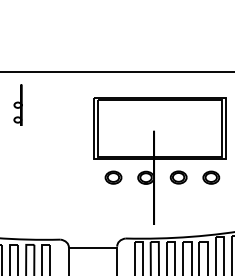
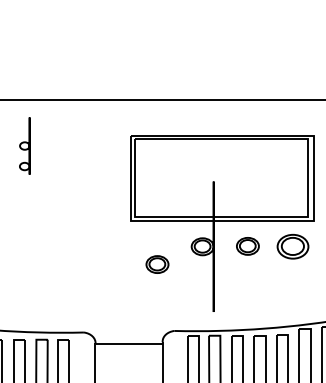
part: (113, 177) -> (157, 264), moved
part: (211, 177) -> (293, 246), size x1.4

